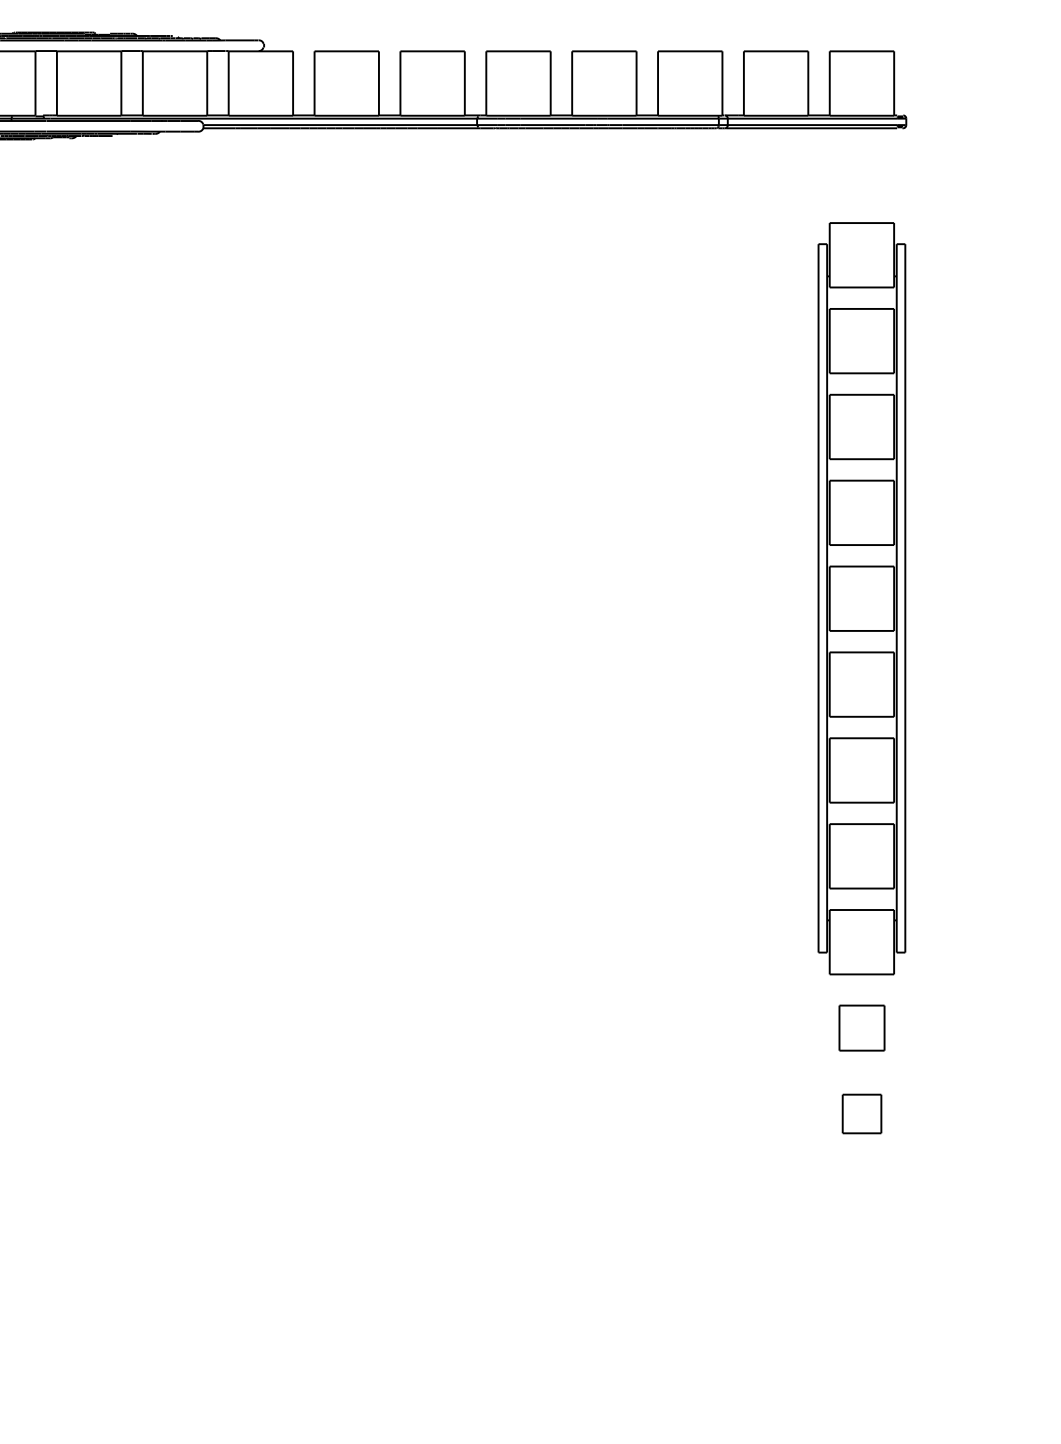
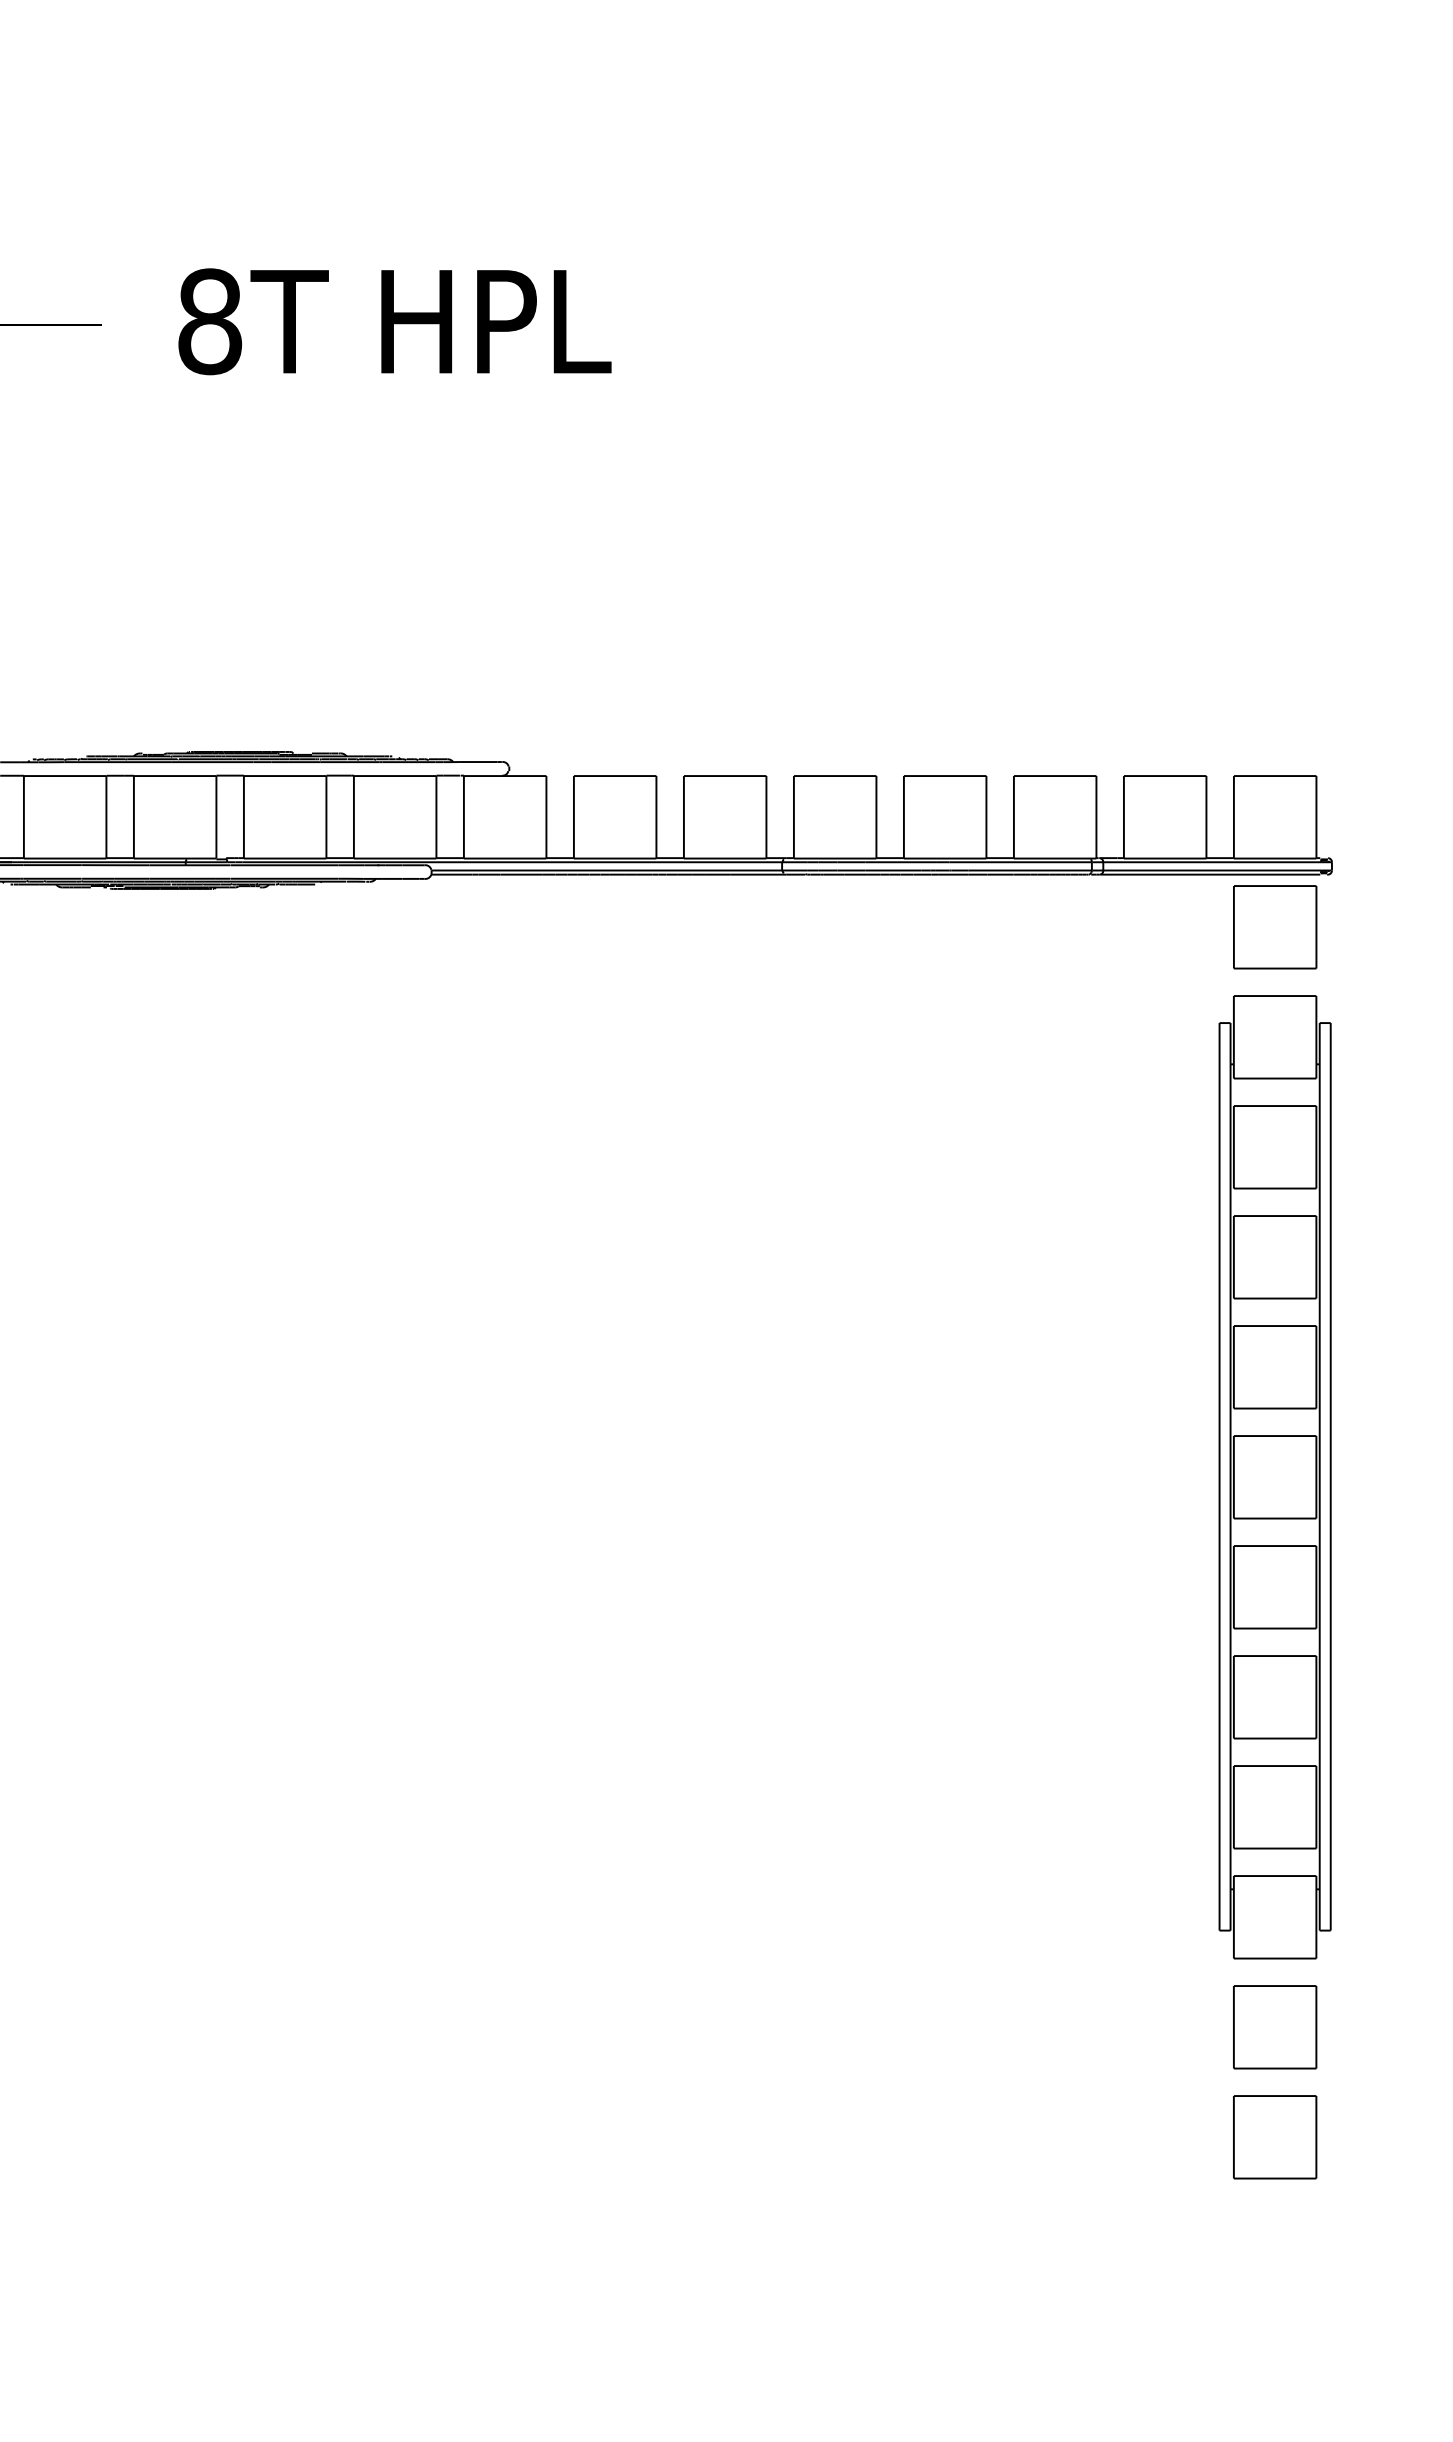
part: (862, 169) -> (1275, 927), added
part: (862, 1028) -> (1275, 2027), size x1.43
part: (862, 1114) -> (1275, 2137), size x1.67

